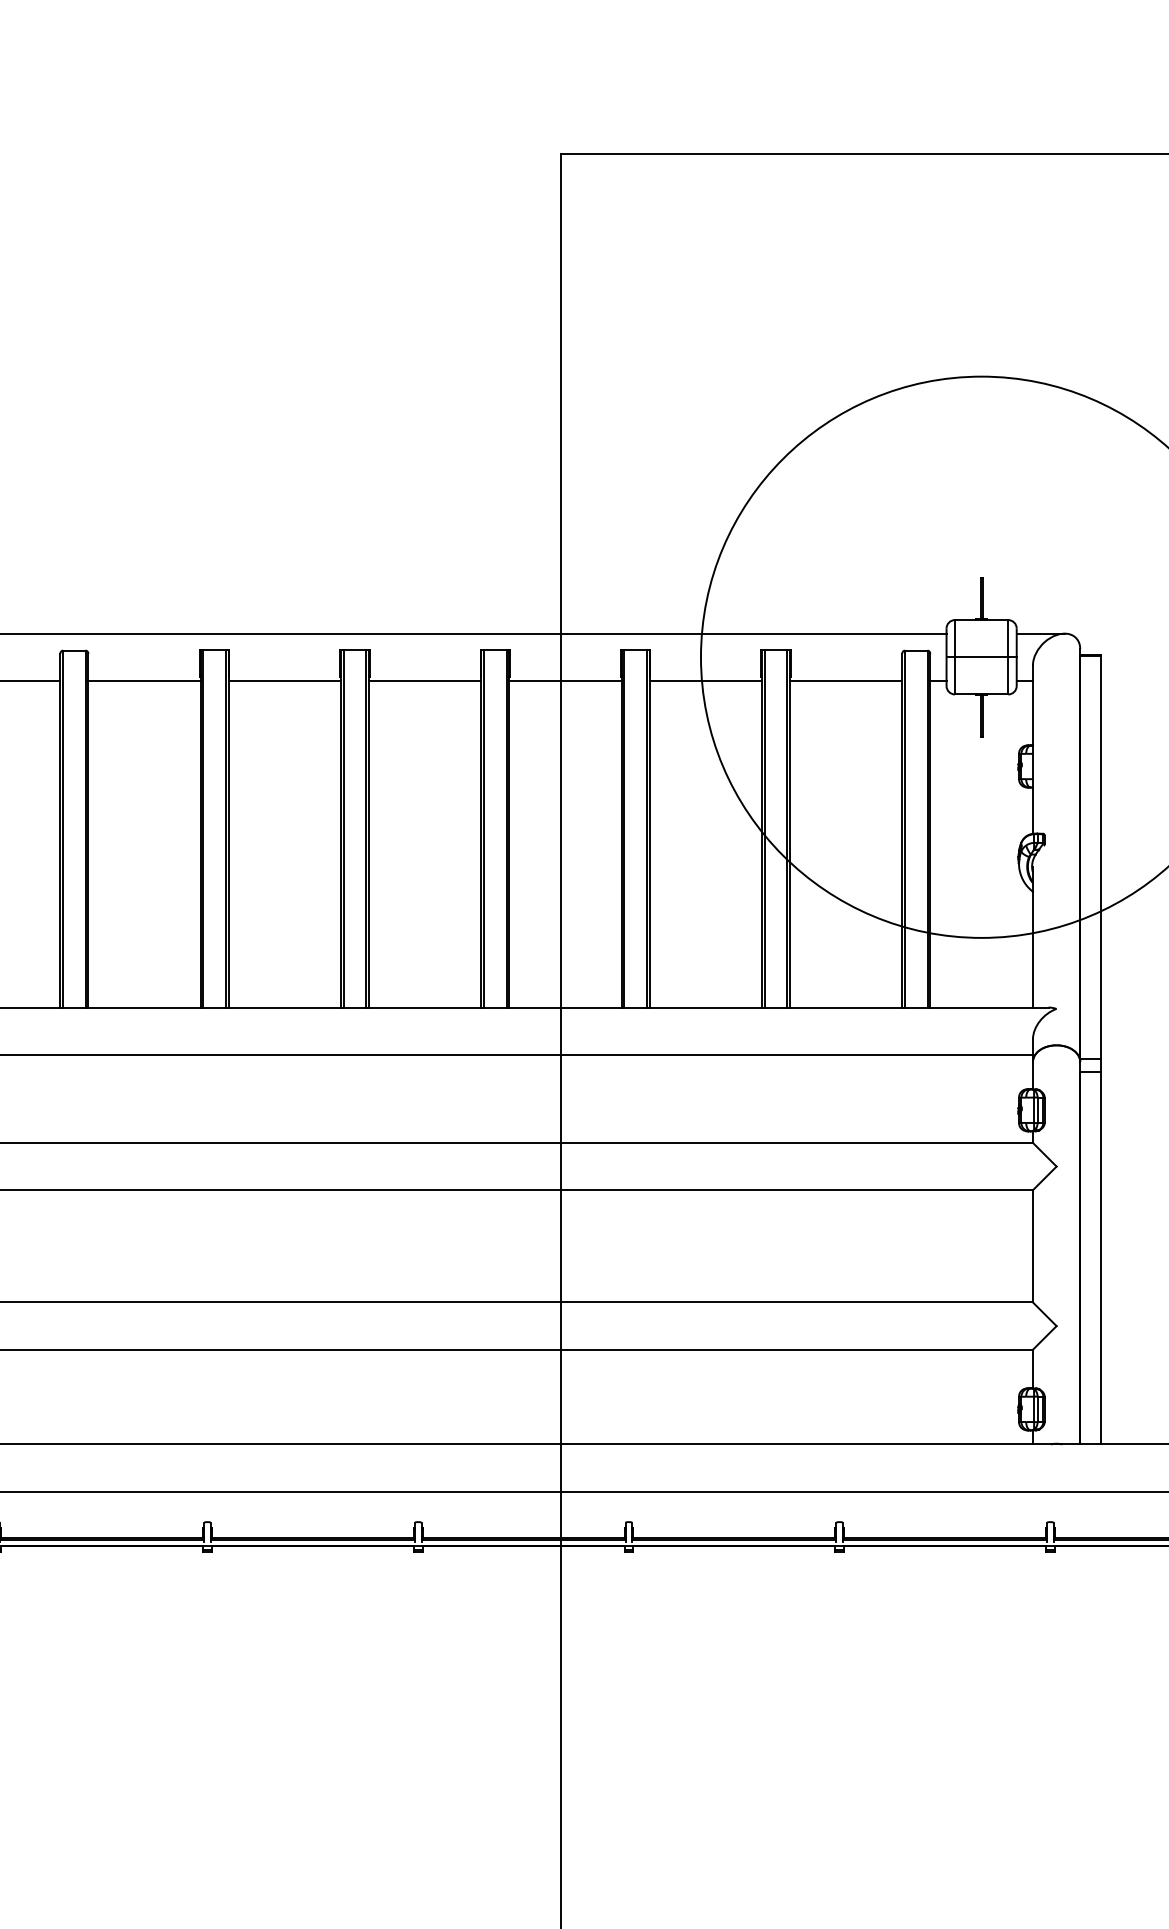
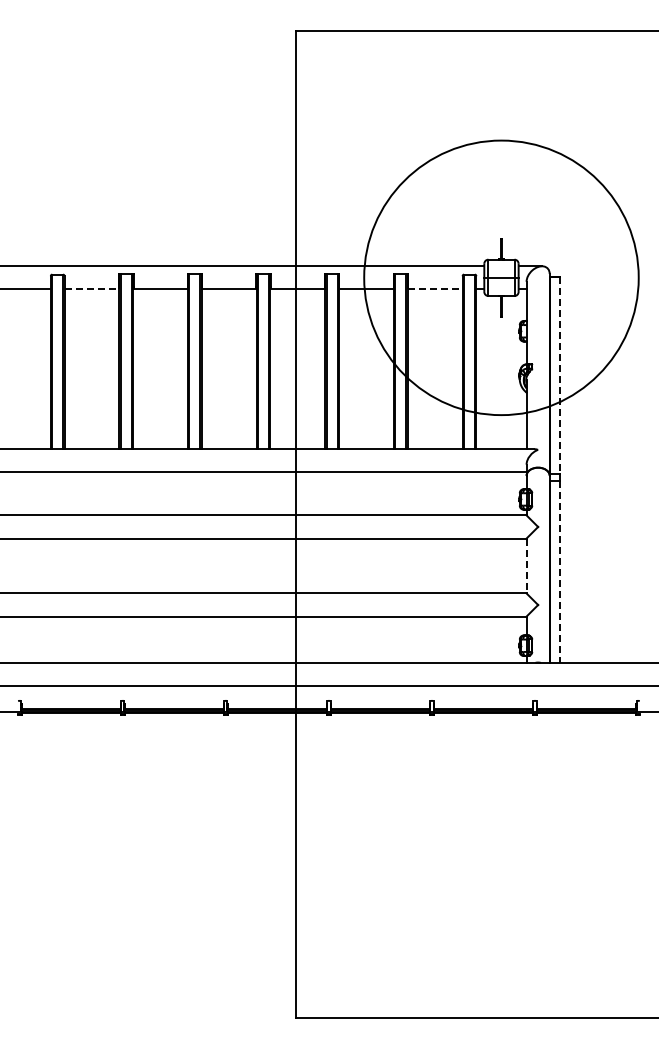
line: (145, 681) -> (92, 289), solid -> dashed
line: (846, 681) -> (435, 289), solid -> dashed
line: (1102, 856) -> (560, 375), solid -> dashed
line: (1032, 1247) -> (526, 566), solid -> dashed
line: (1102, 1259) -> (560, 572), solid -> dashed

